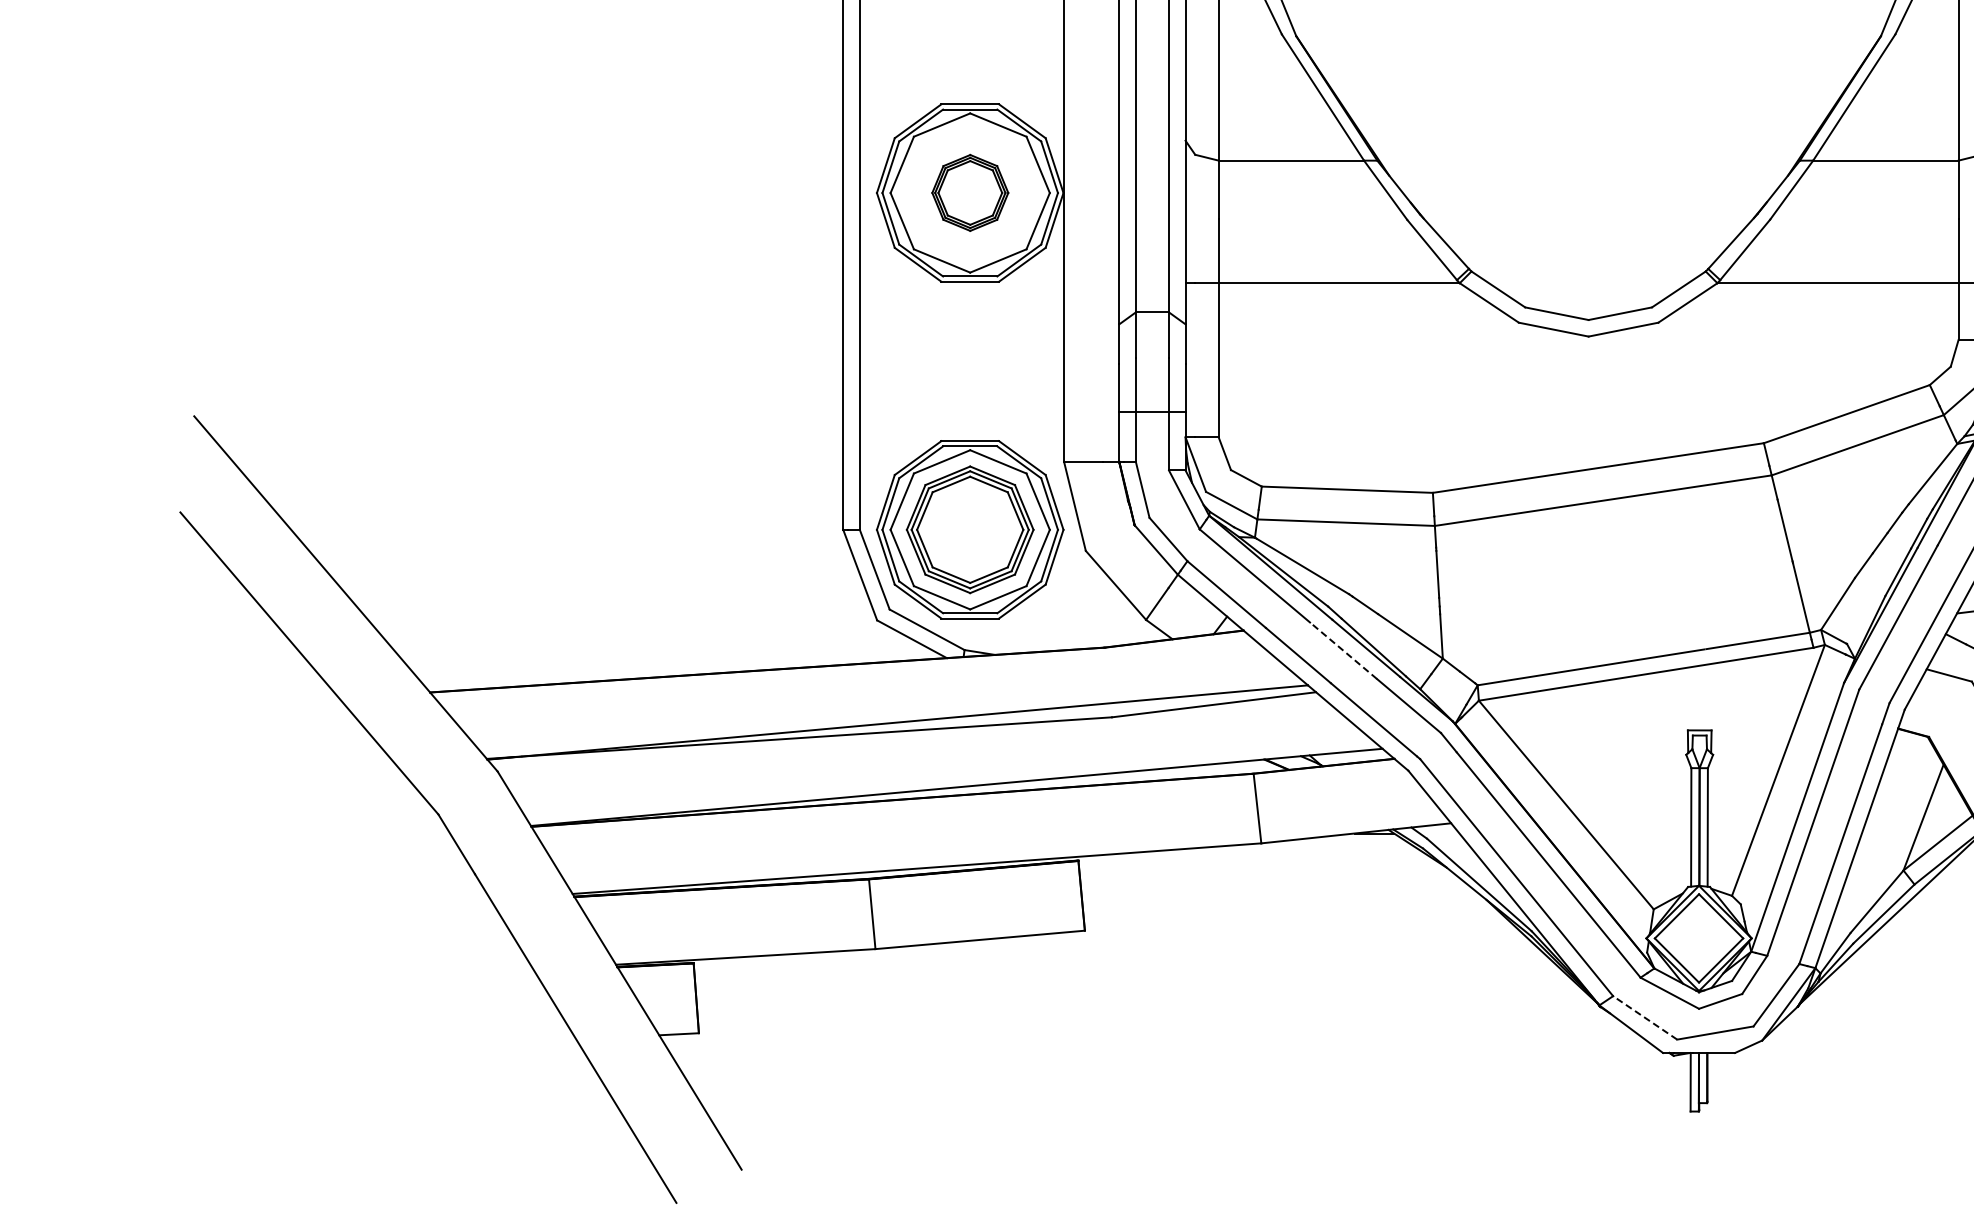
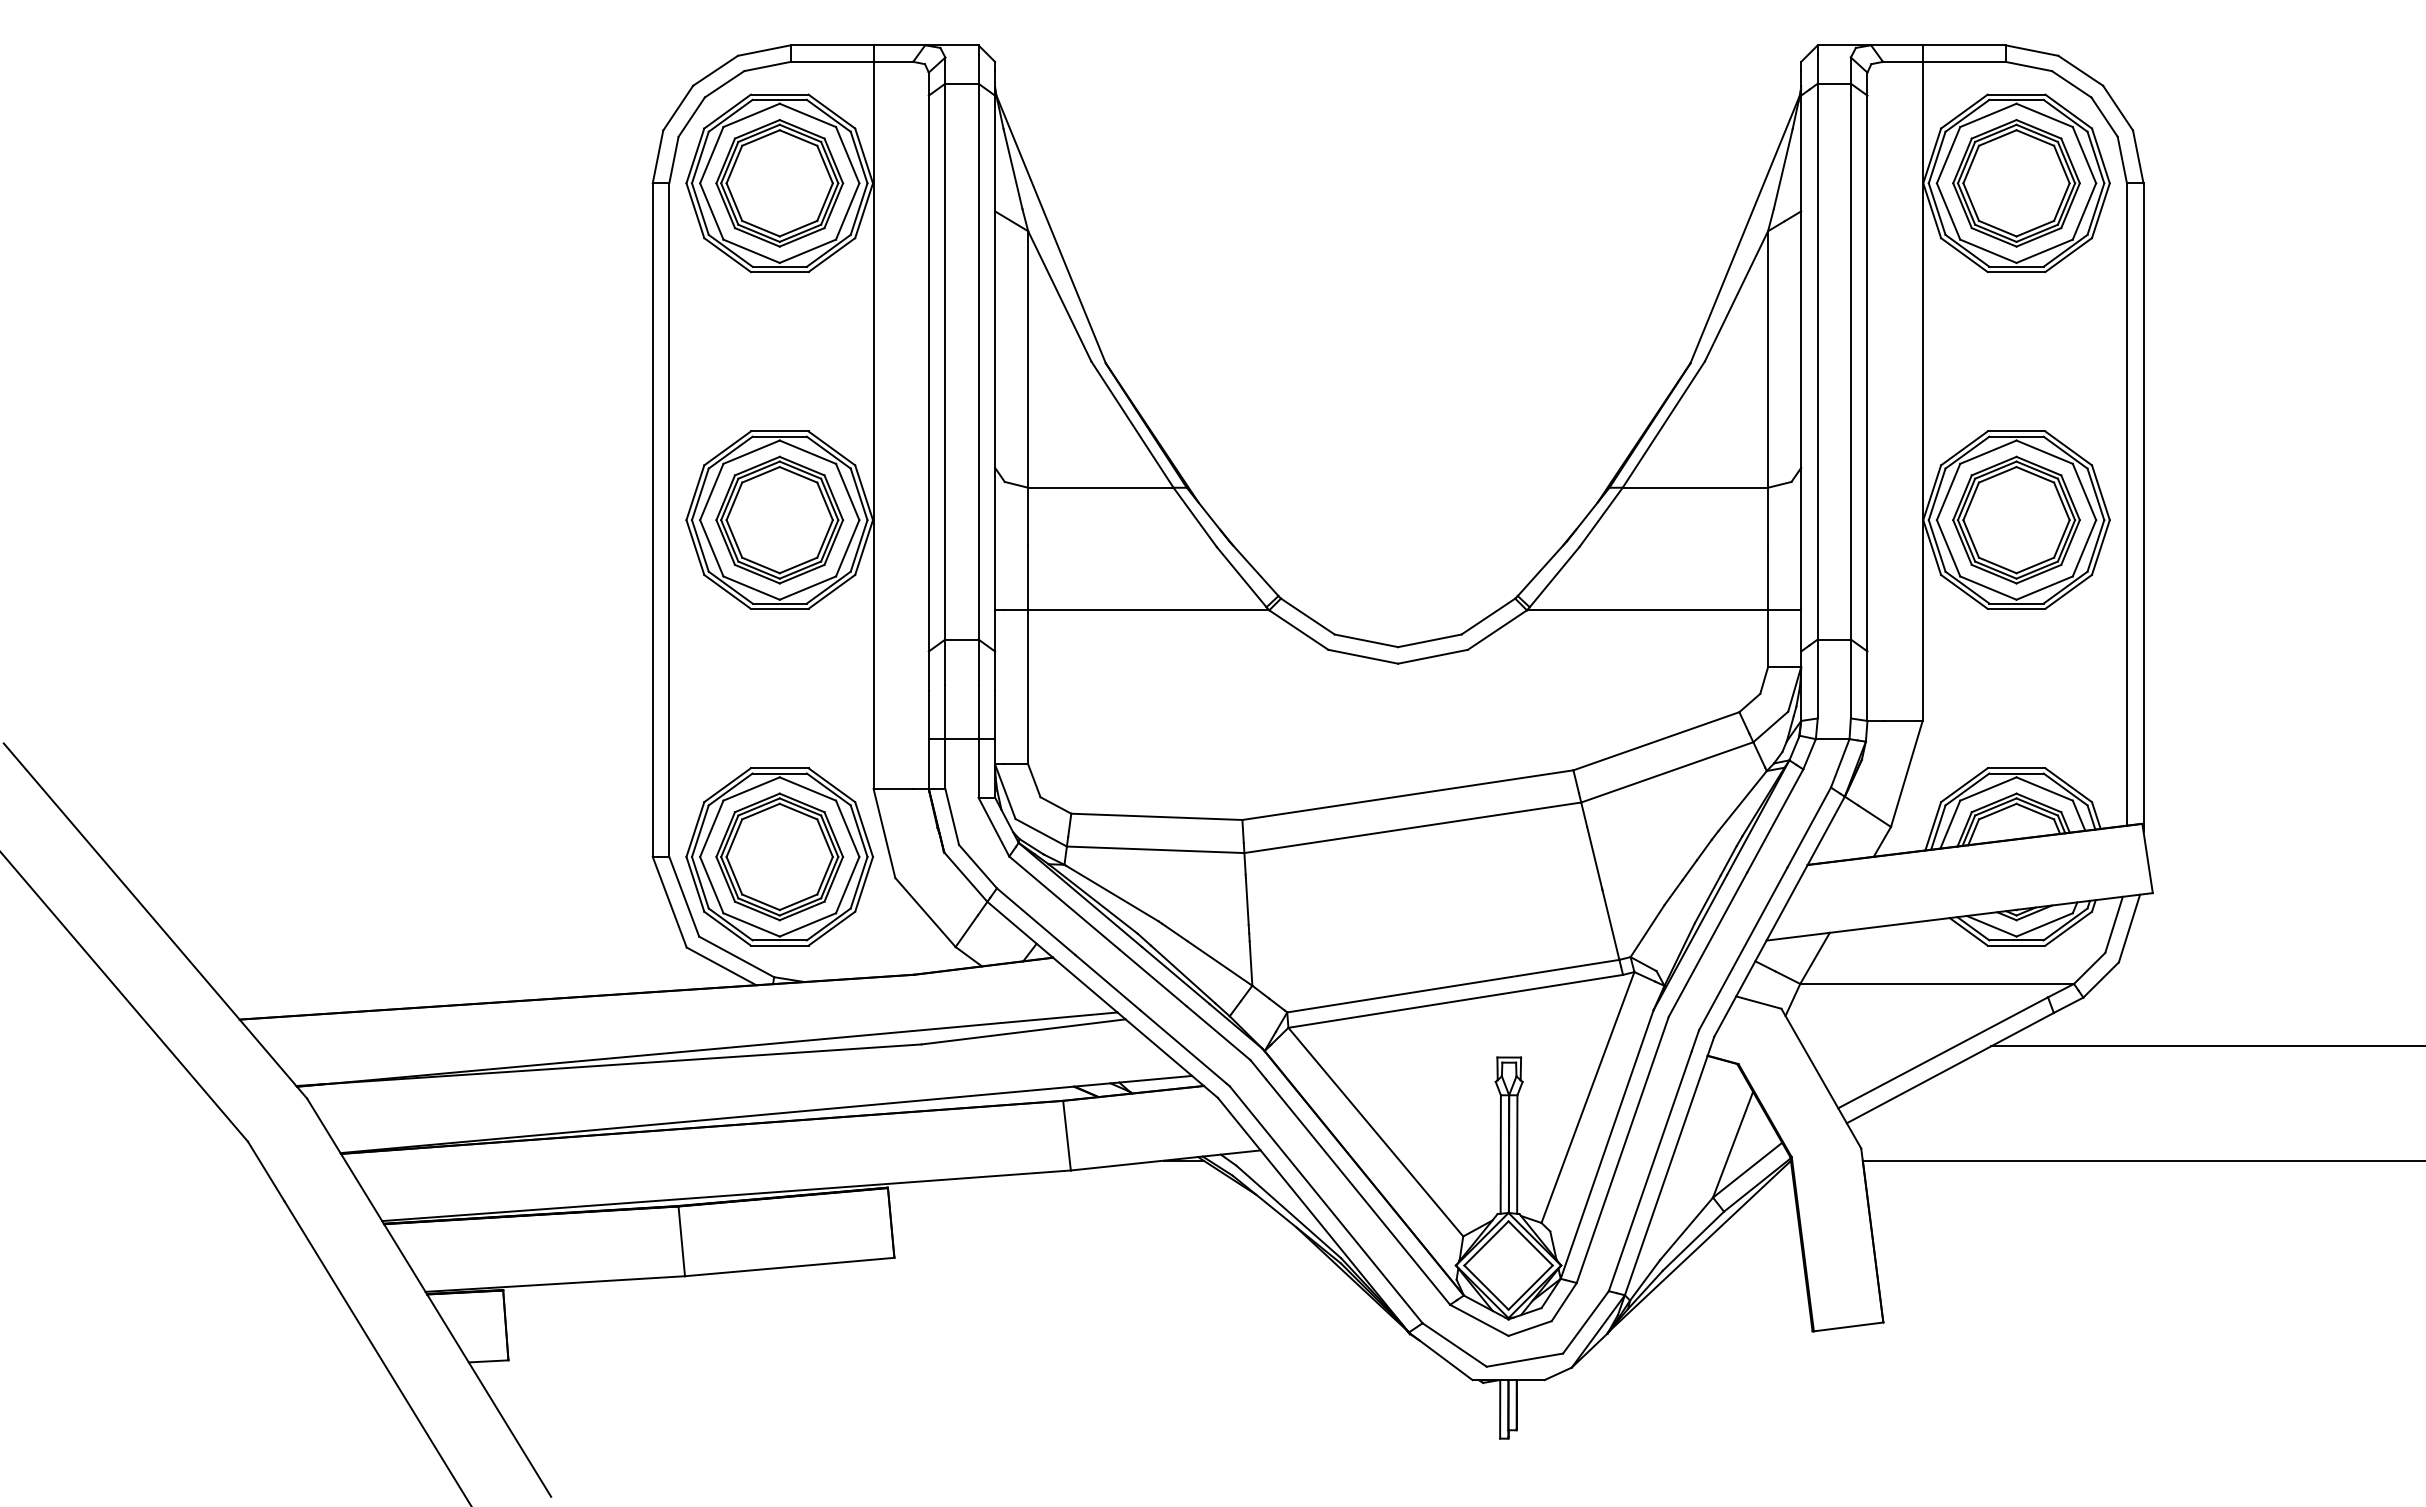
part: (969, 192) -> (779, 519), size x1.67
line: (1343, 650) -> (1153, 977), dashed -> solid
line: (1644, 1018) -> (1454, 1345), dashed -> solid

